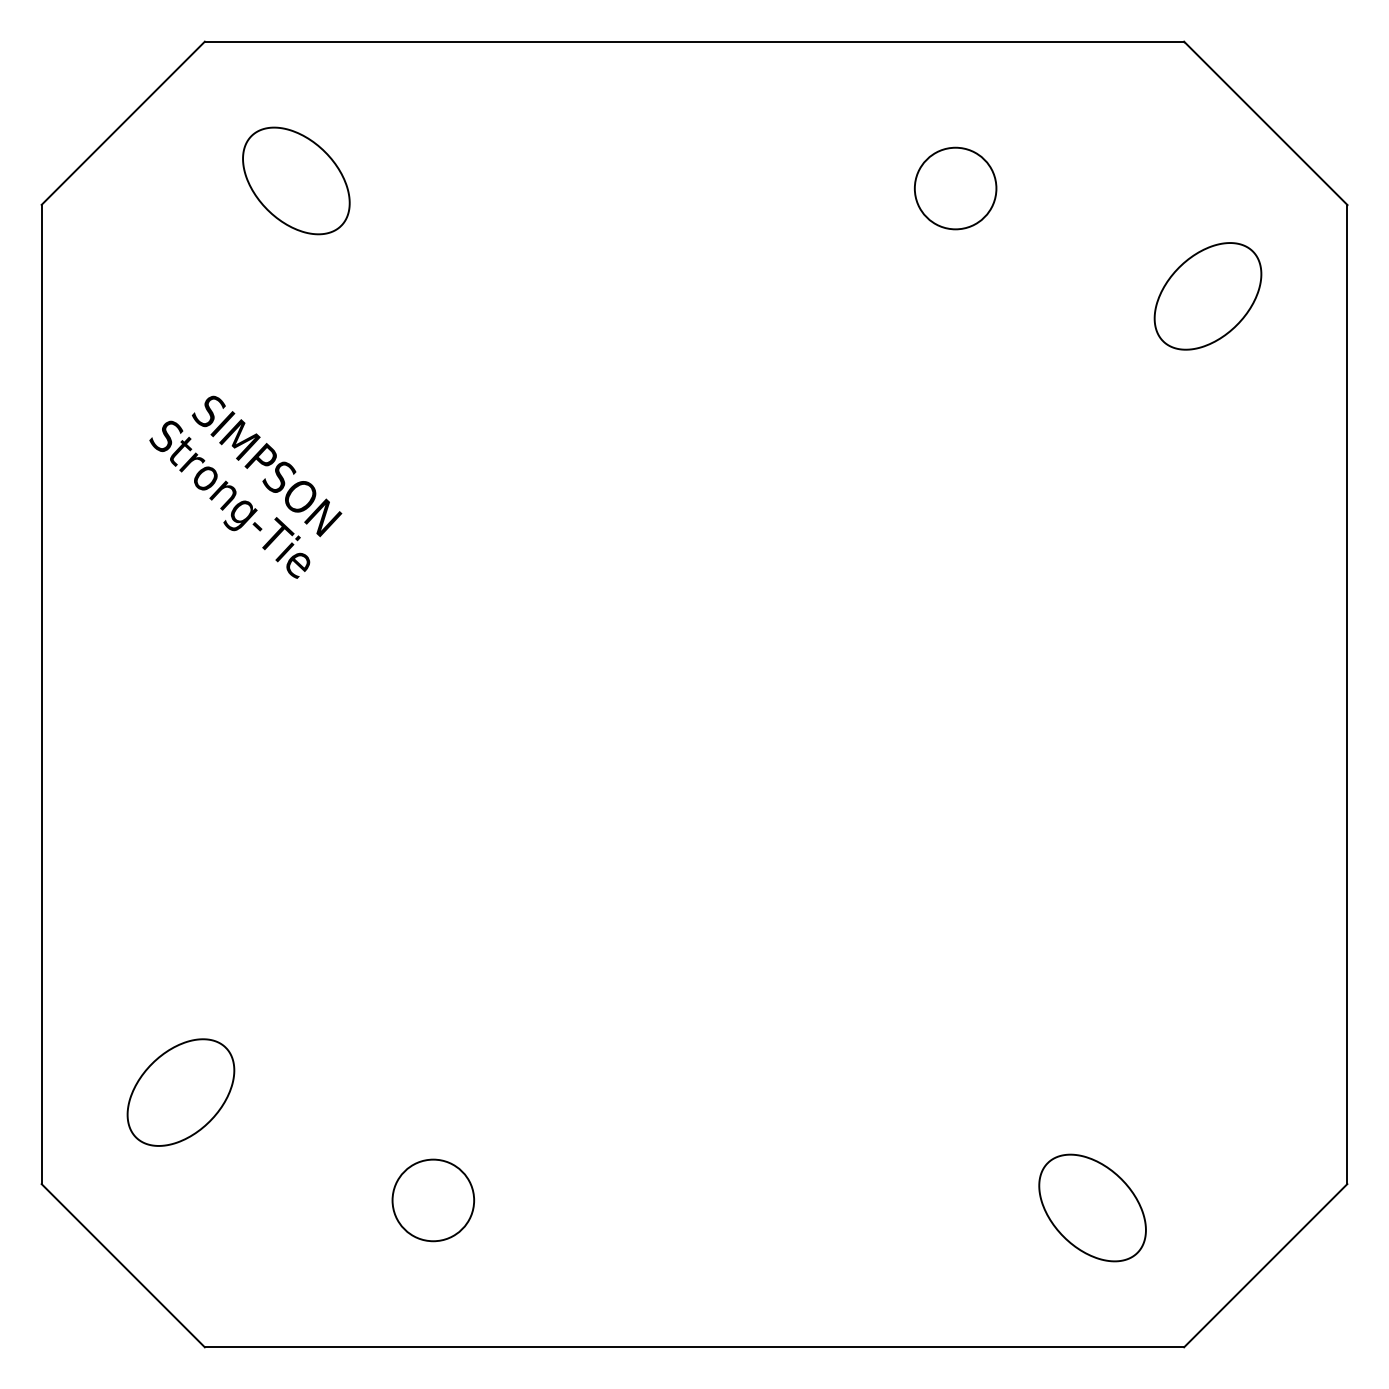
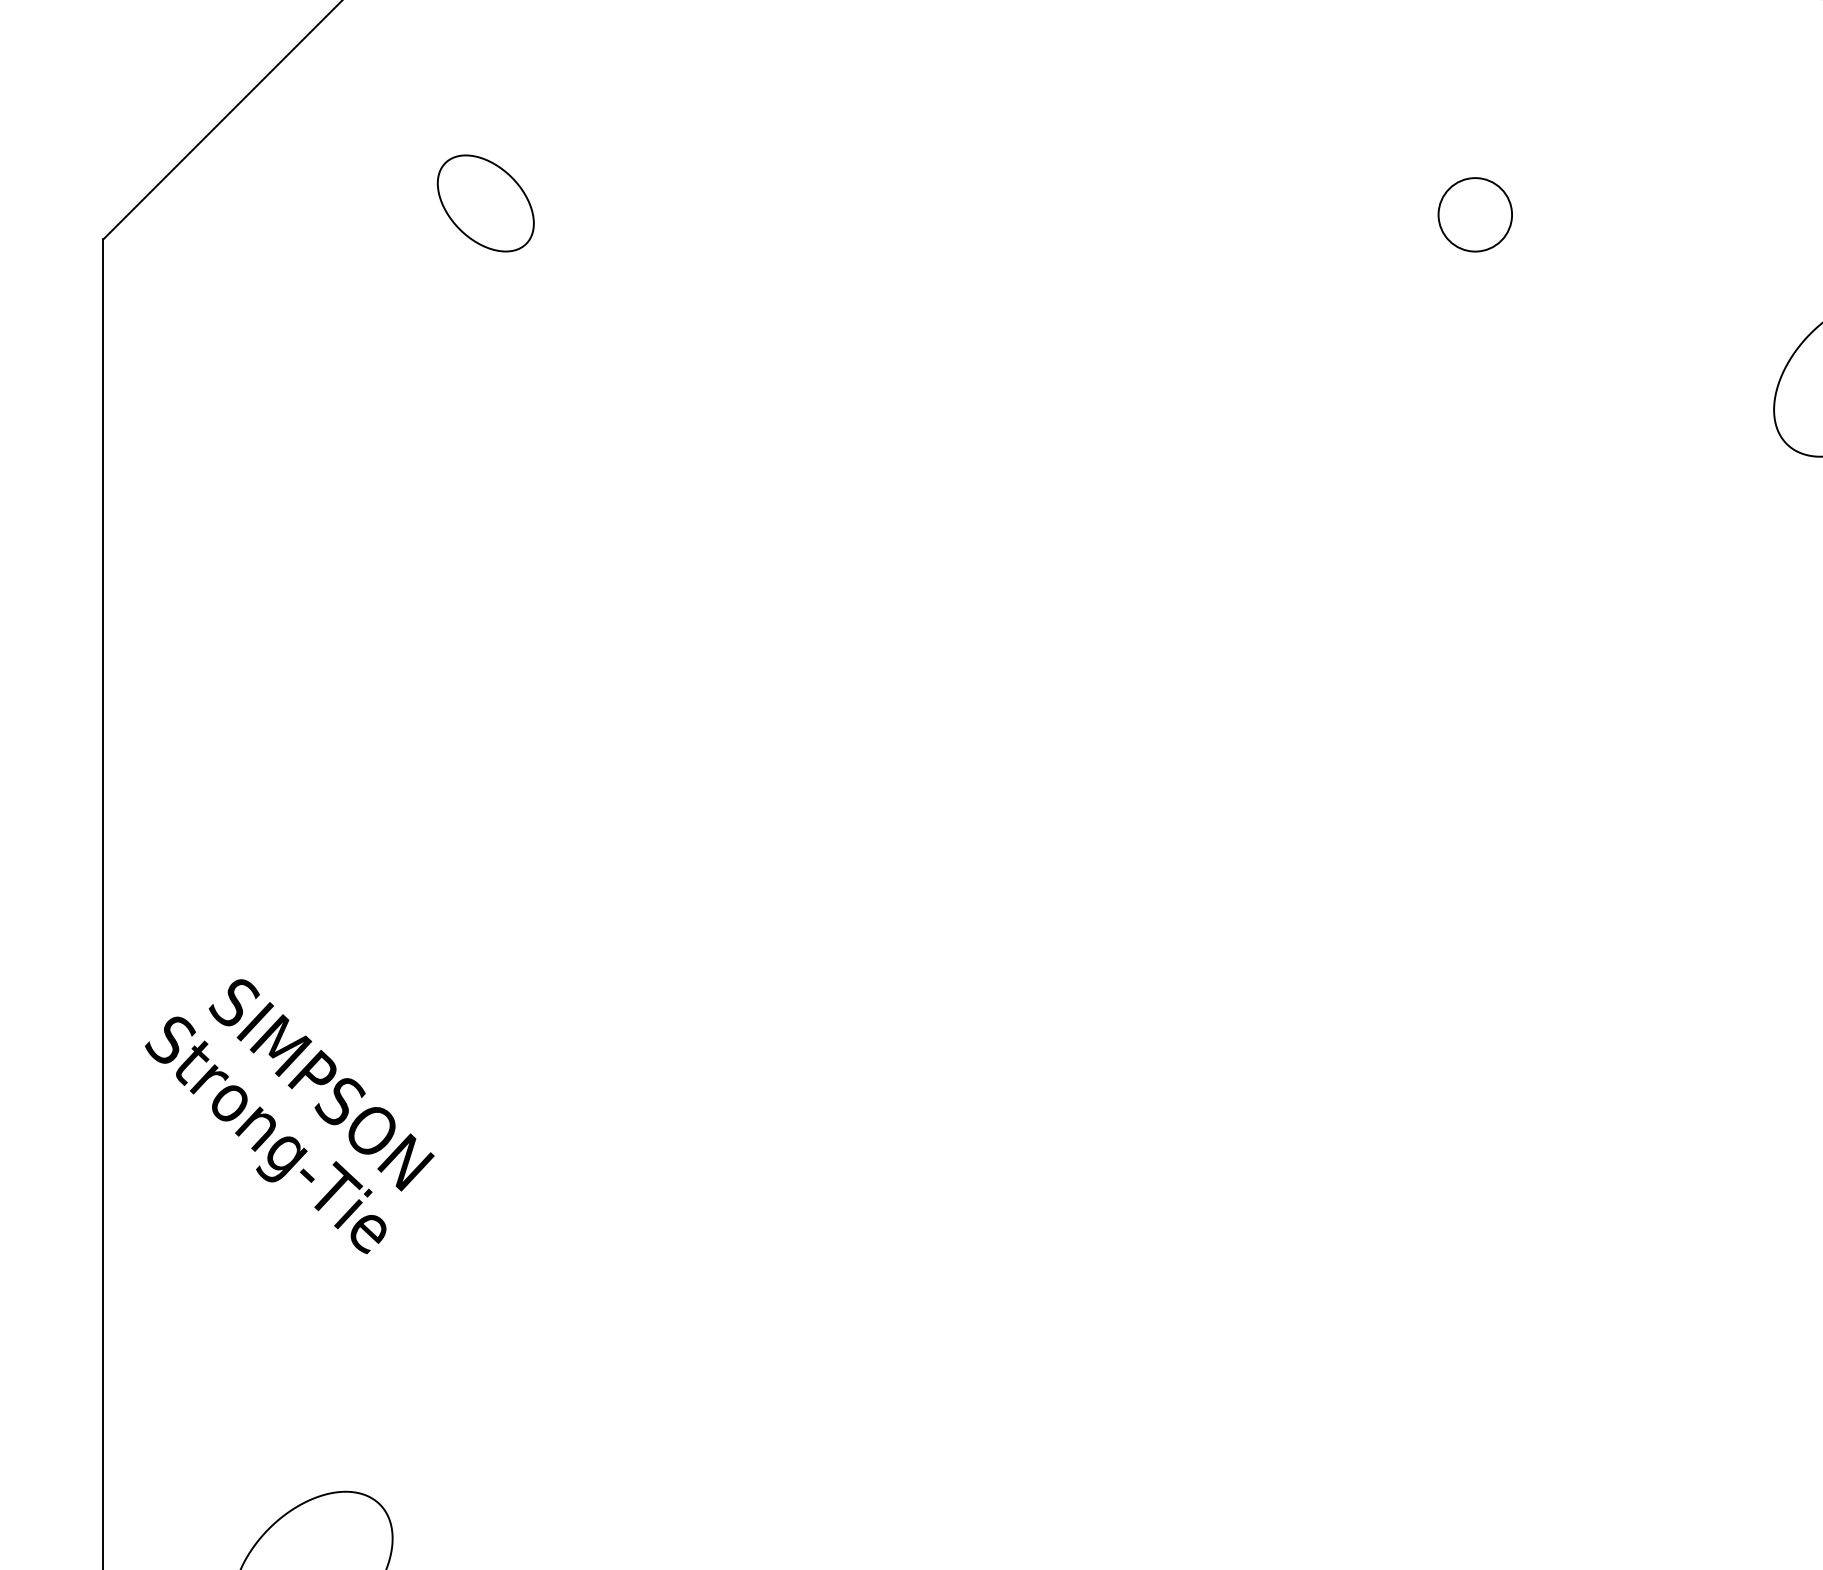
part: (296, 180) -> (485, 202), size x0.6
circle: (955, 188) -> (1475, 214), size x0.6
text: (245, 486) -> (289, 1115), moved

